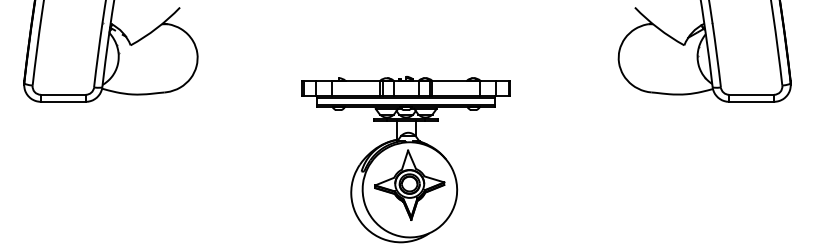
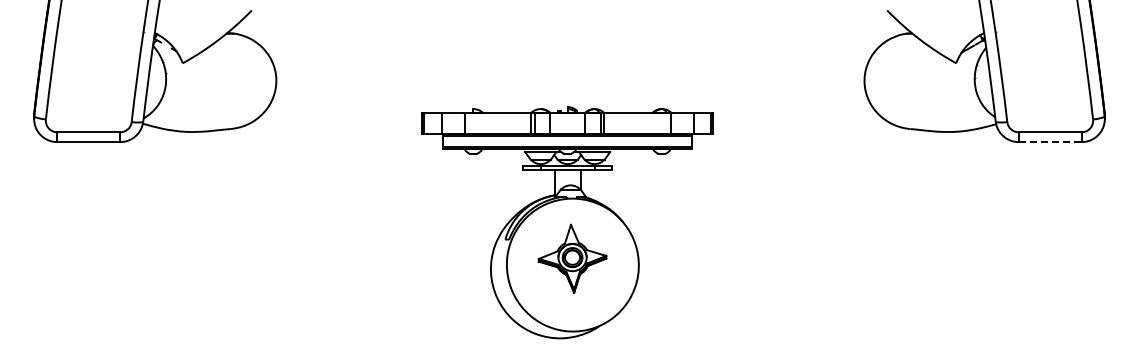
line: (751, 102) -> (1050, 142), solid -> dashed
part: (409, 185) -> (572, 258), size x0.7

